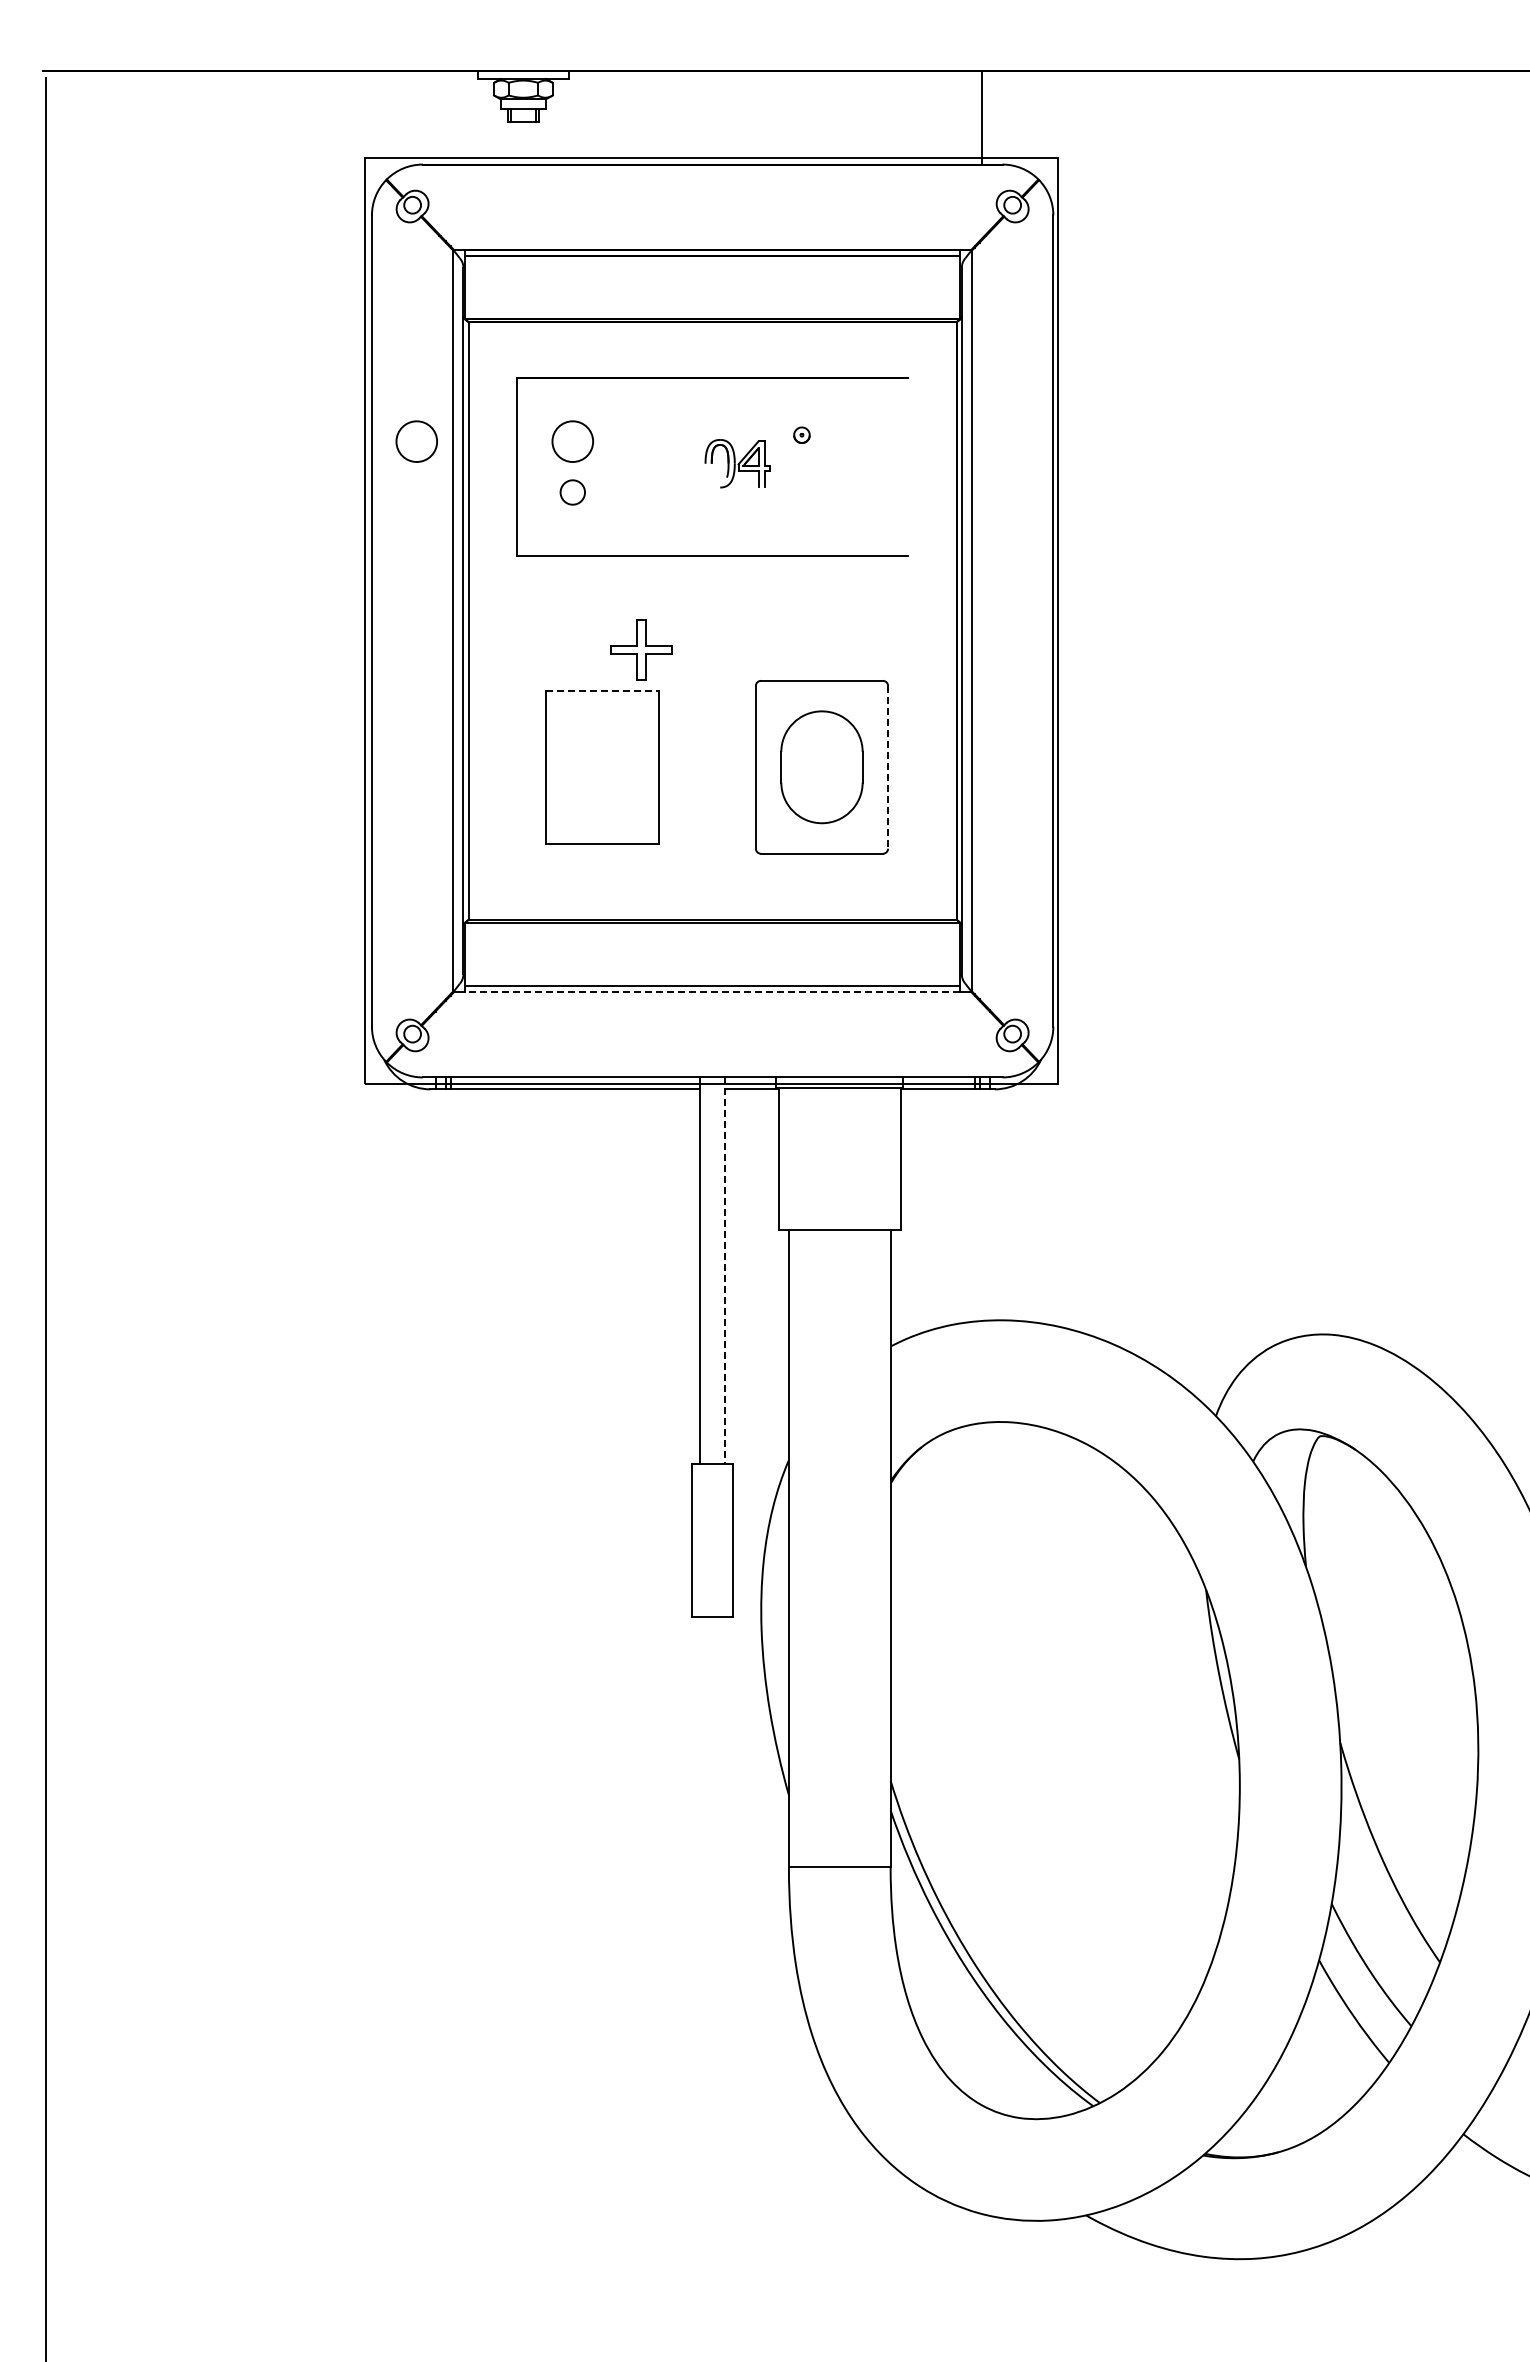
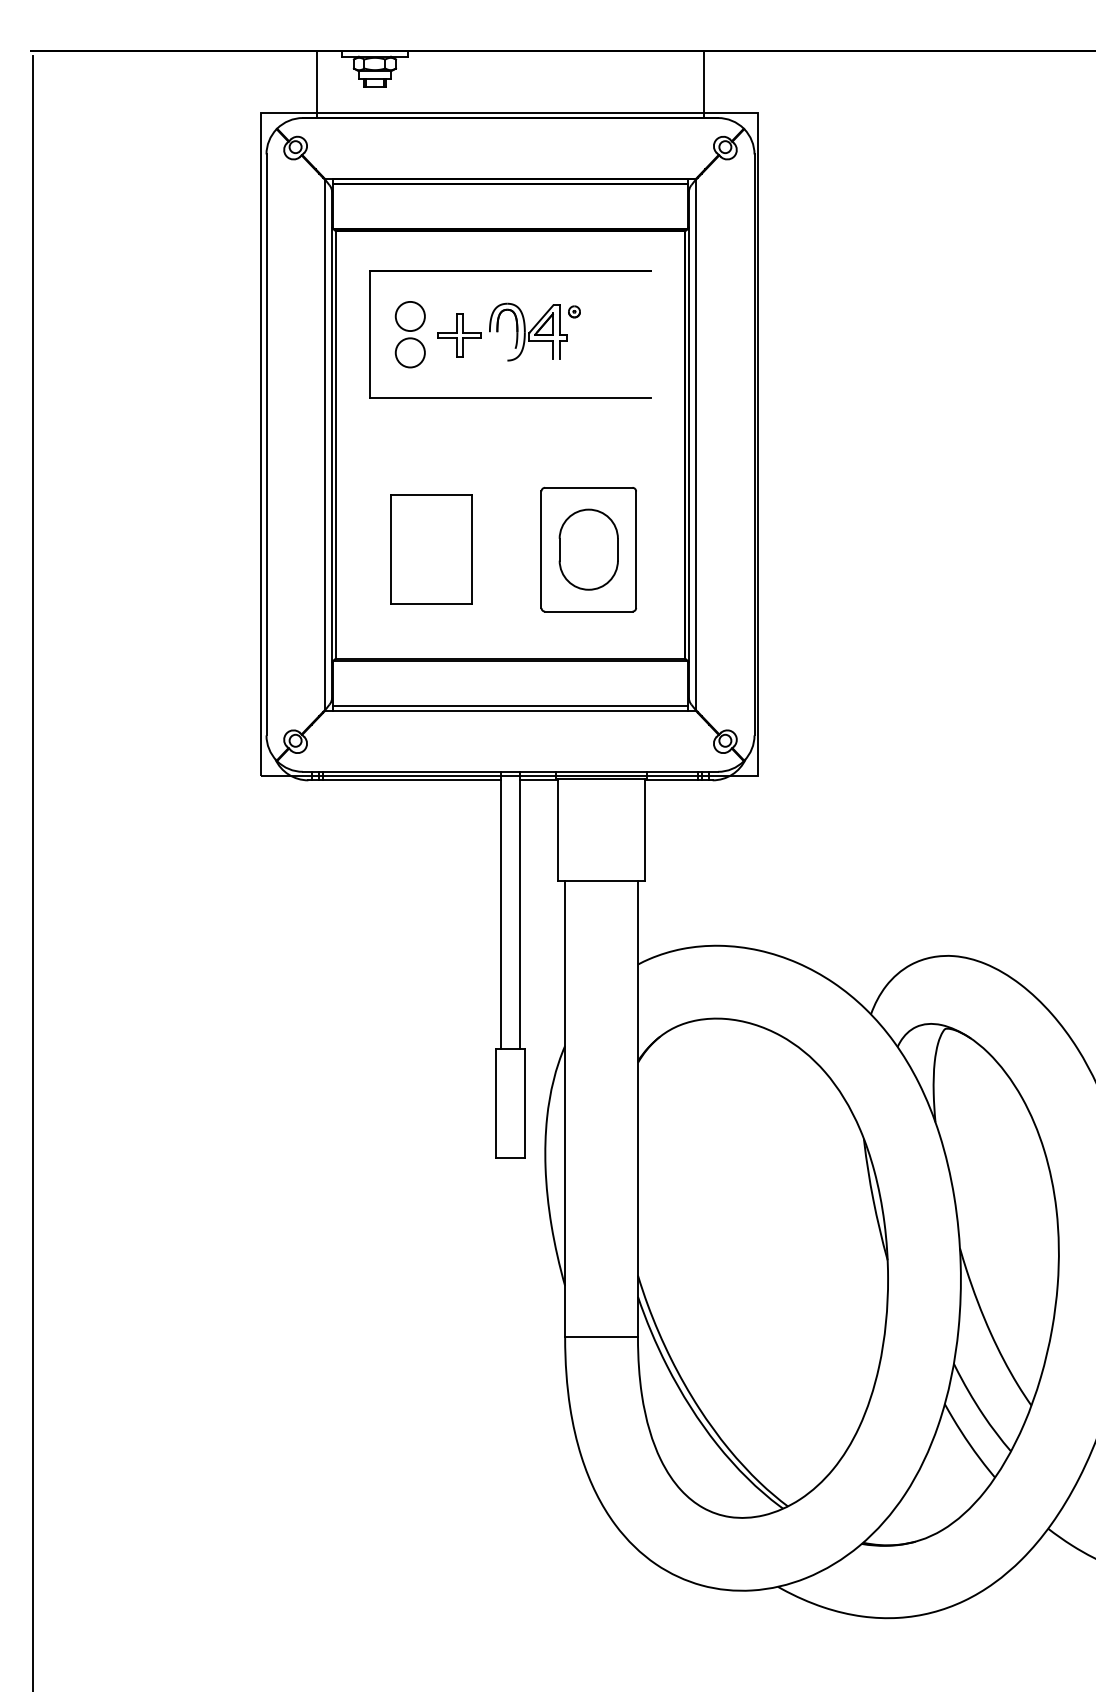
line: (443, 117) -> (317, 84), added
circle: (416, 441) -> (298, 316), removed
part: (737, 463) -> (528, 332), size x1.67
circle: (572, 492) -> (410, 352), size x1.67
part: (641, 649) -> (459, 334), moved
line: (603, 691) -> (432, 495), dashed -> solid
line: (888, 767) -> (636, 549), dashed -> solid
line: (712, 992) -> (510, 710), dashed -> solid
line: (725, 1271) -> (519, 910), dashed -> solid

